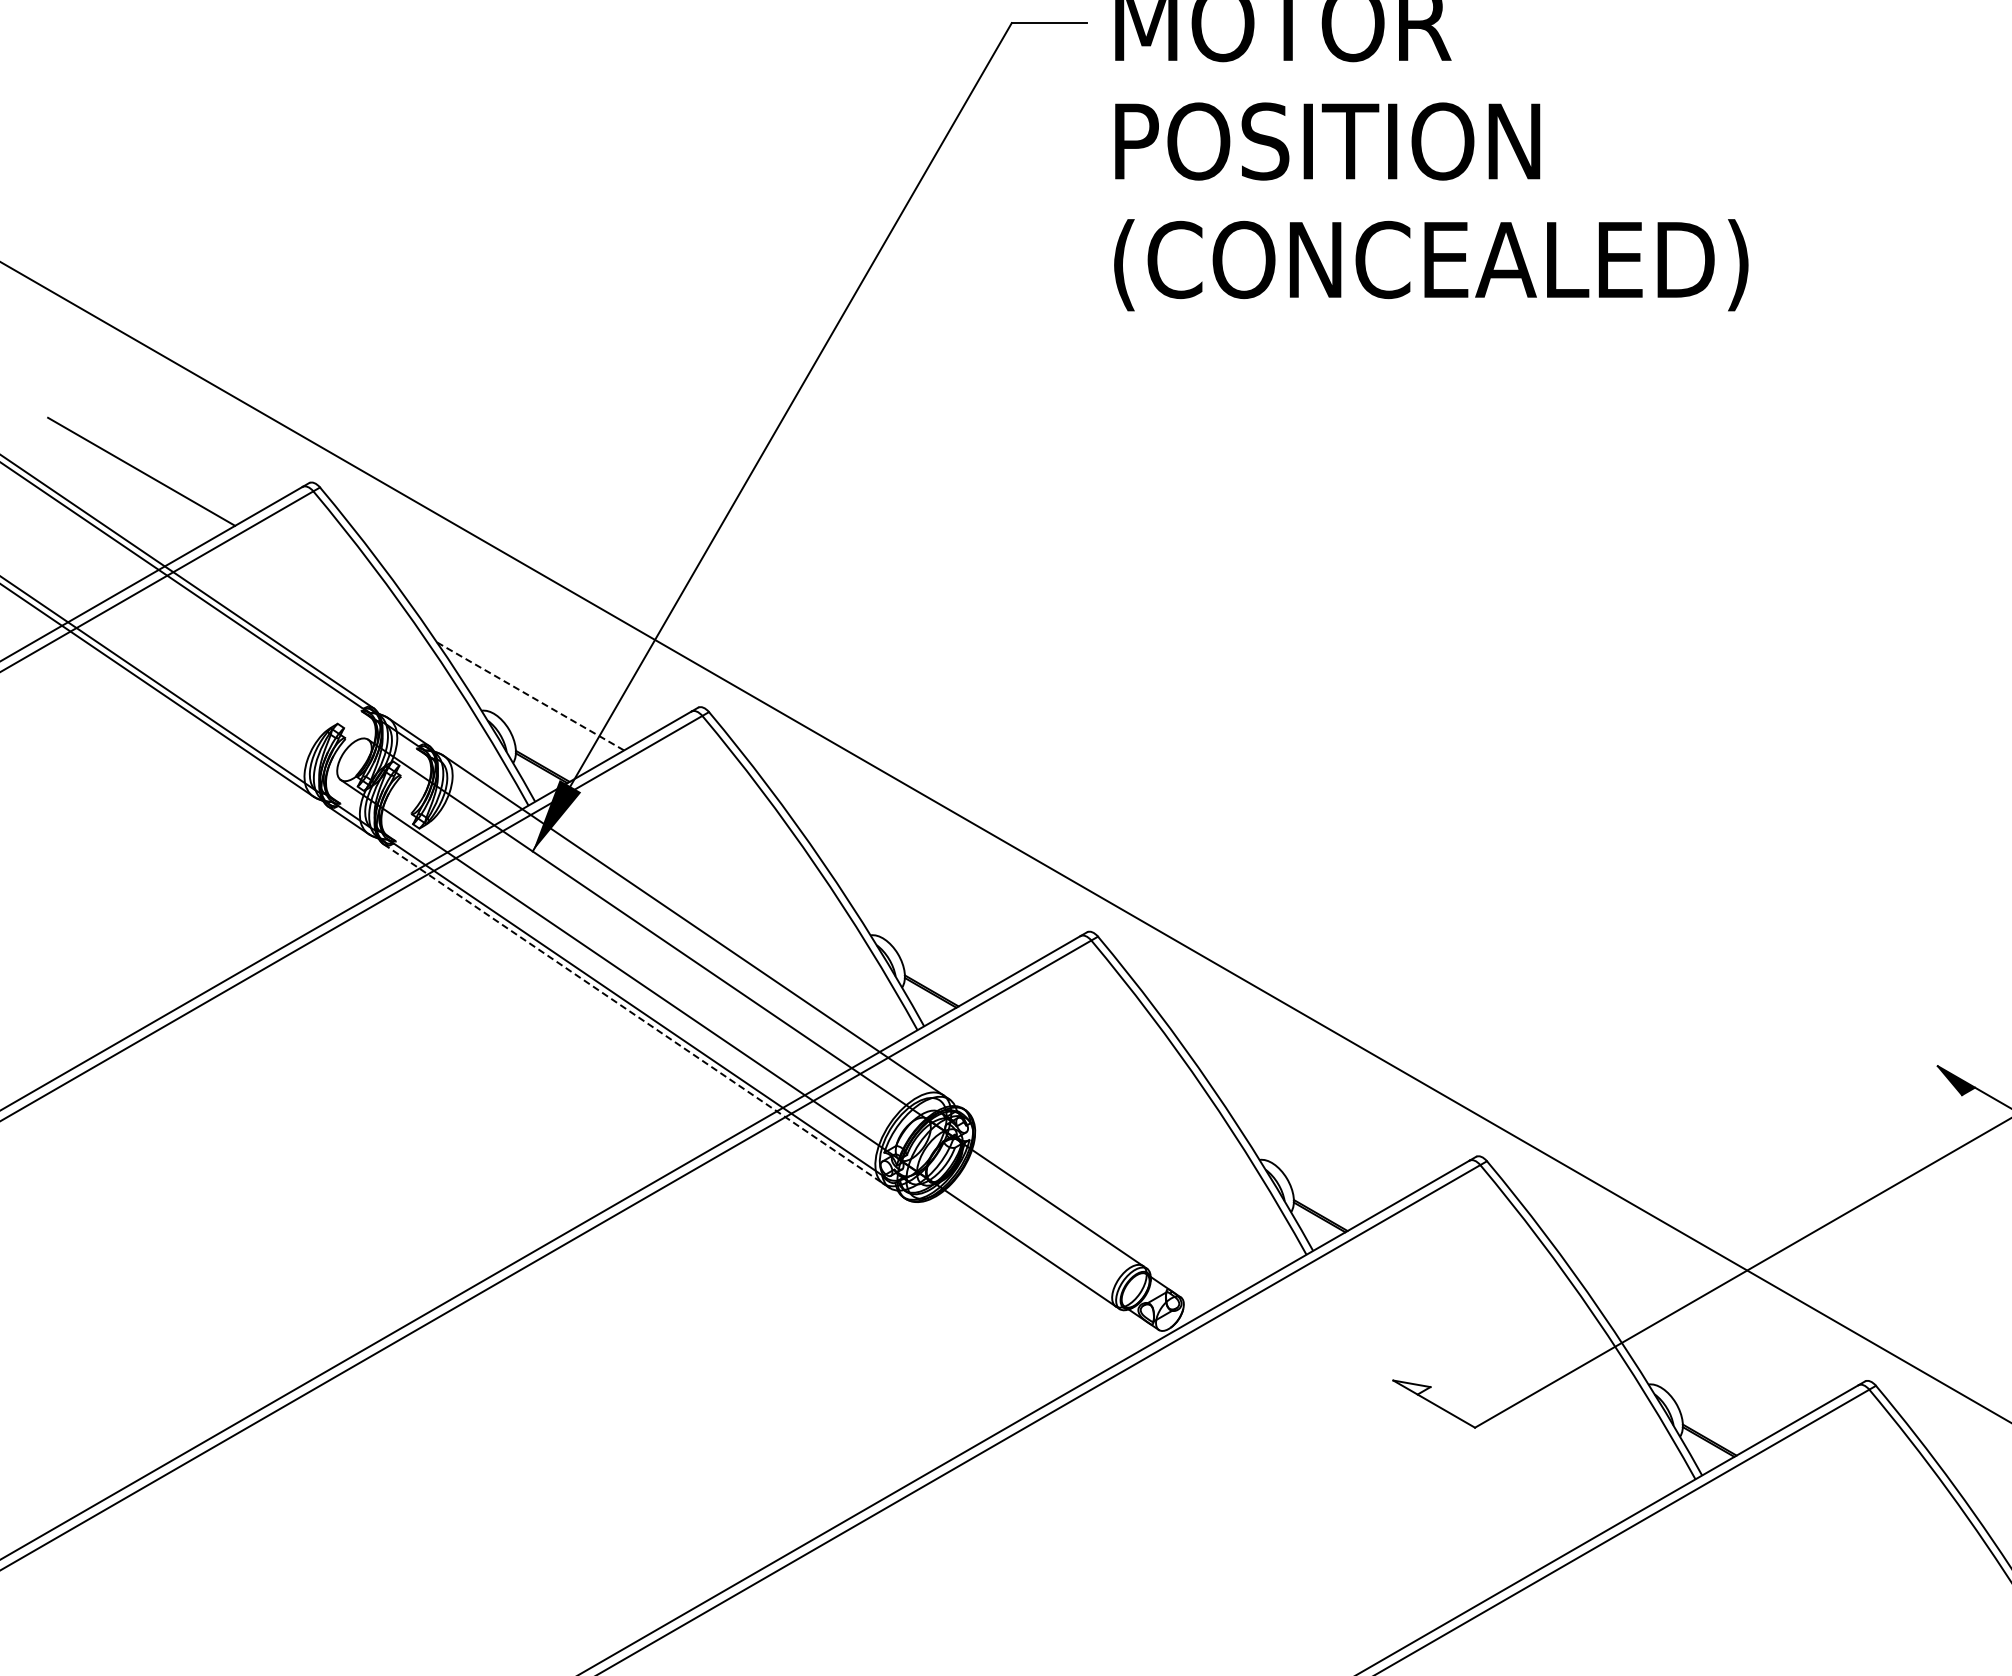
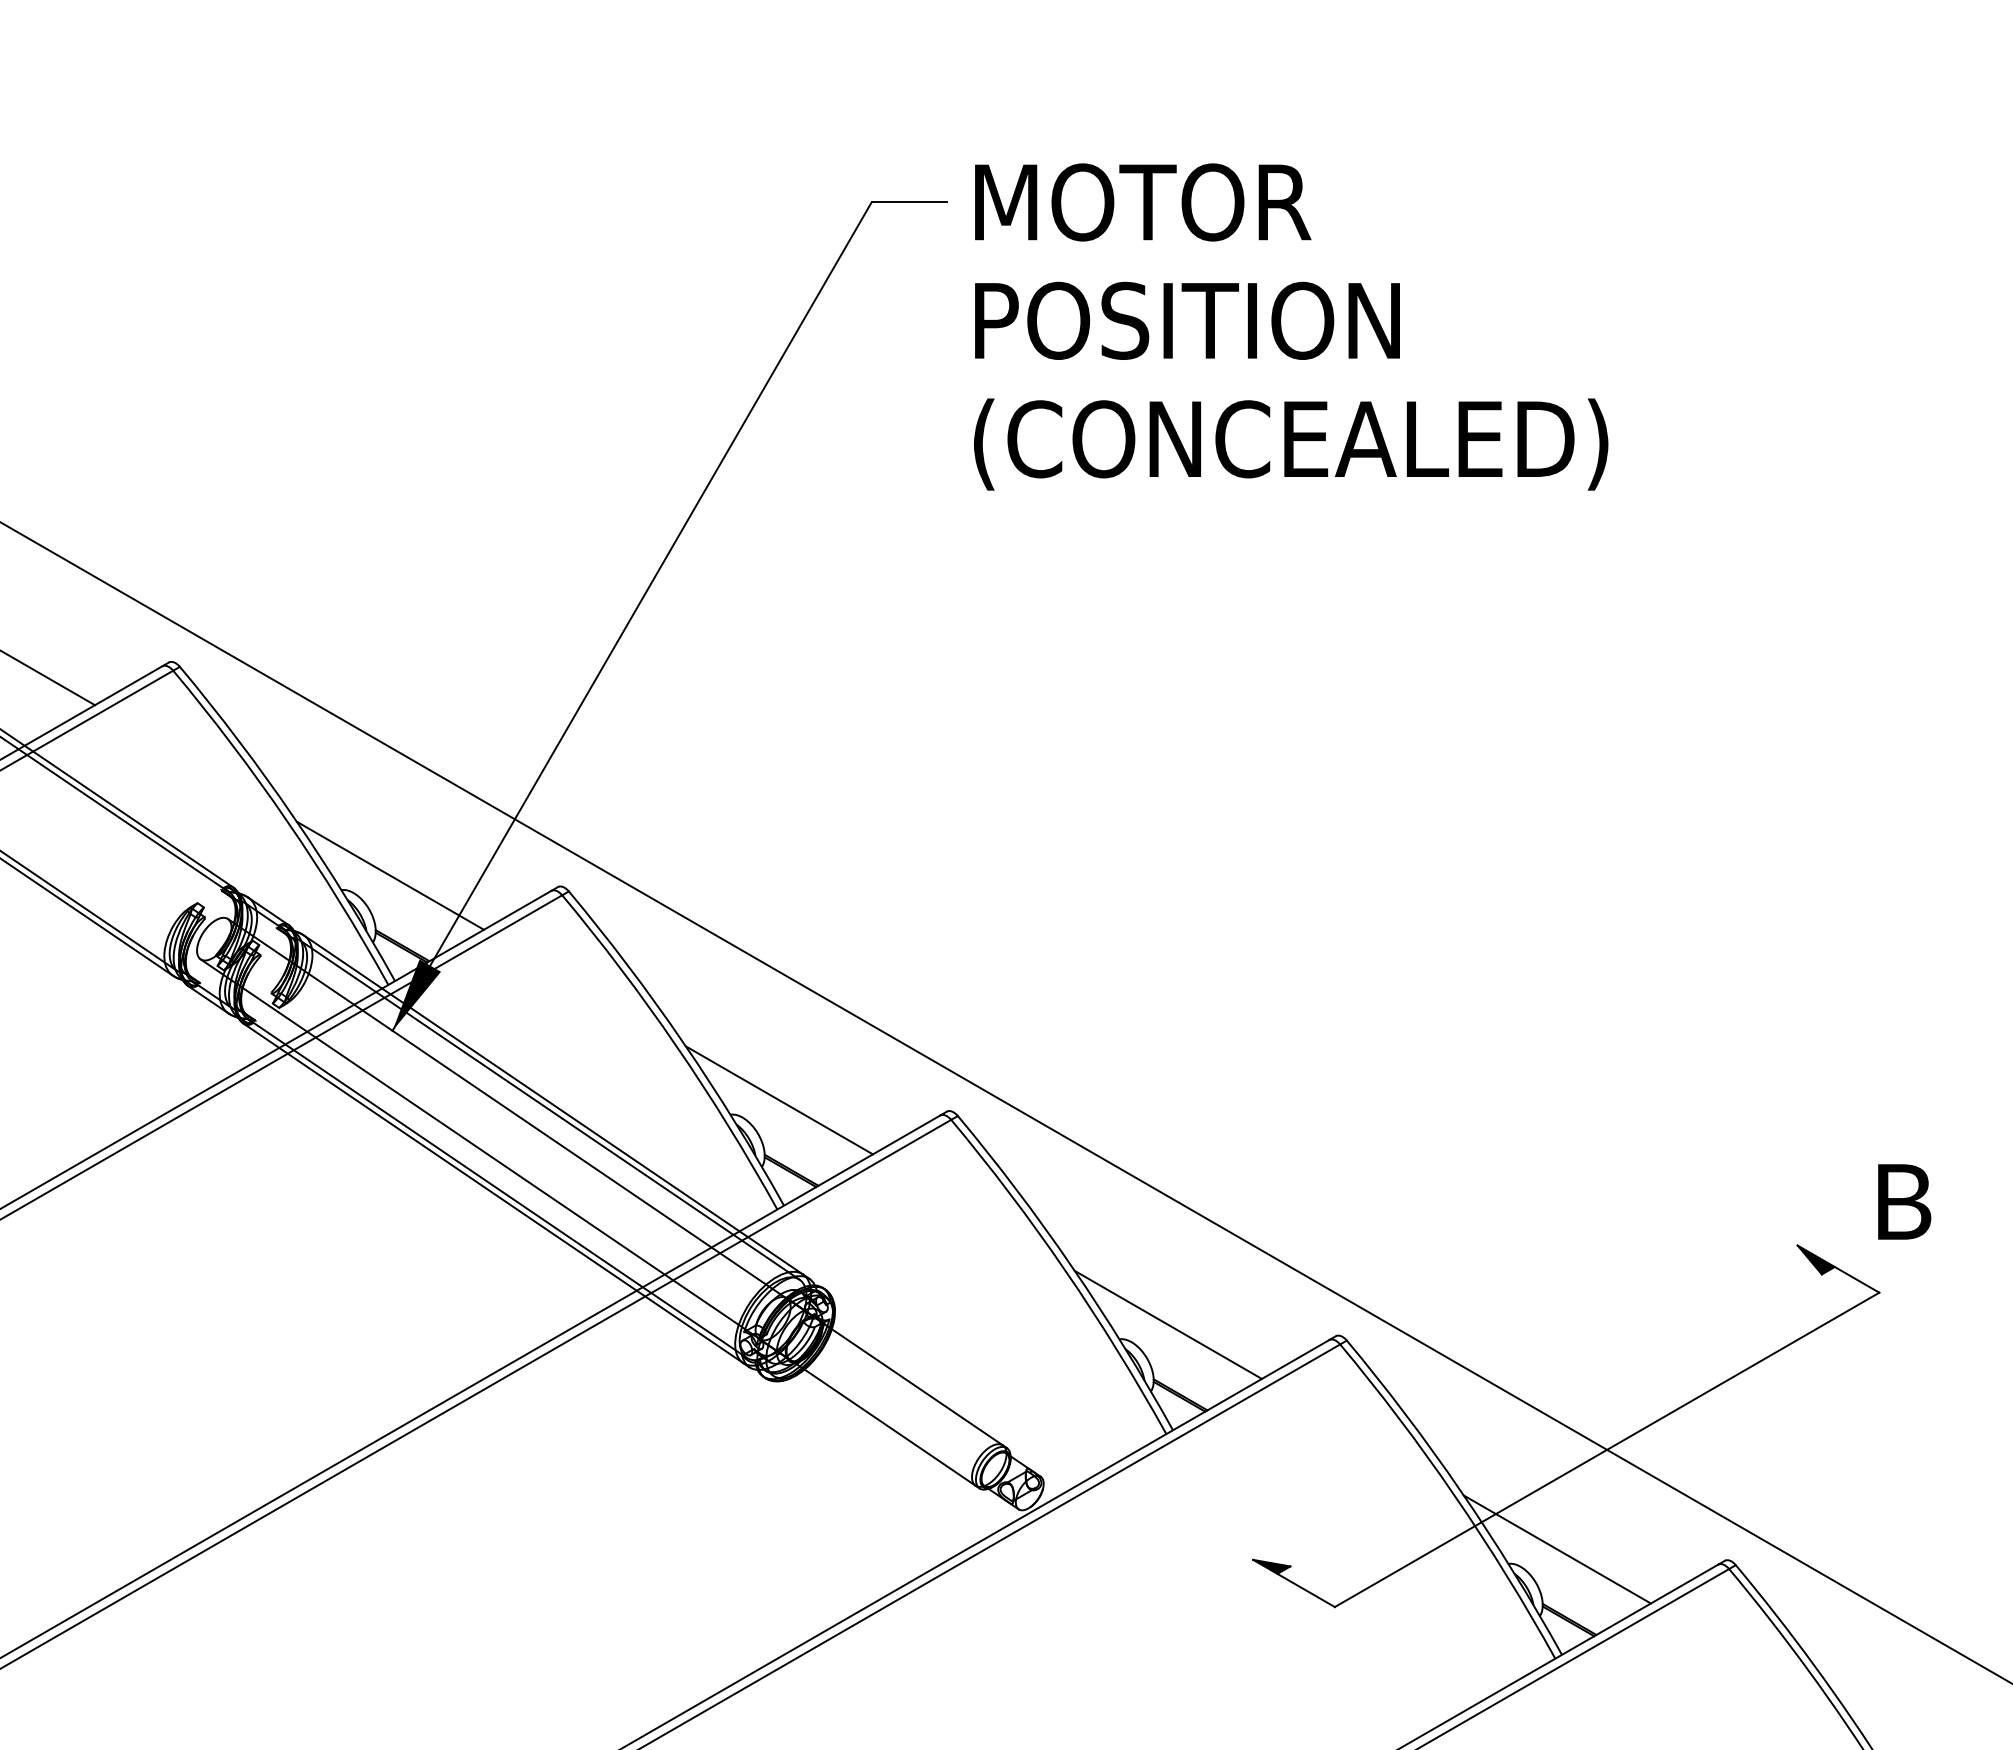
line: (530, 697) -> (390, 876), dashed -> solid
line: (918, 921) -> (778, 1100), added
line: (689, 930) -> (549, 1109), added
line: (633, 1014) -> (493, 1193), dashed -> solid
line: (1307, 1145) -> (1167, 1324), added
line: (1696, 1370) -> (1556, 1549), added
fill: (1411, 1387) -> (1271, 1566), added

